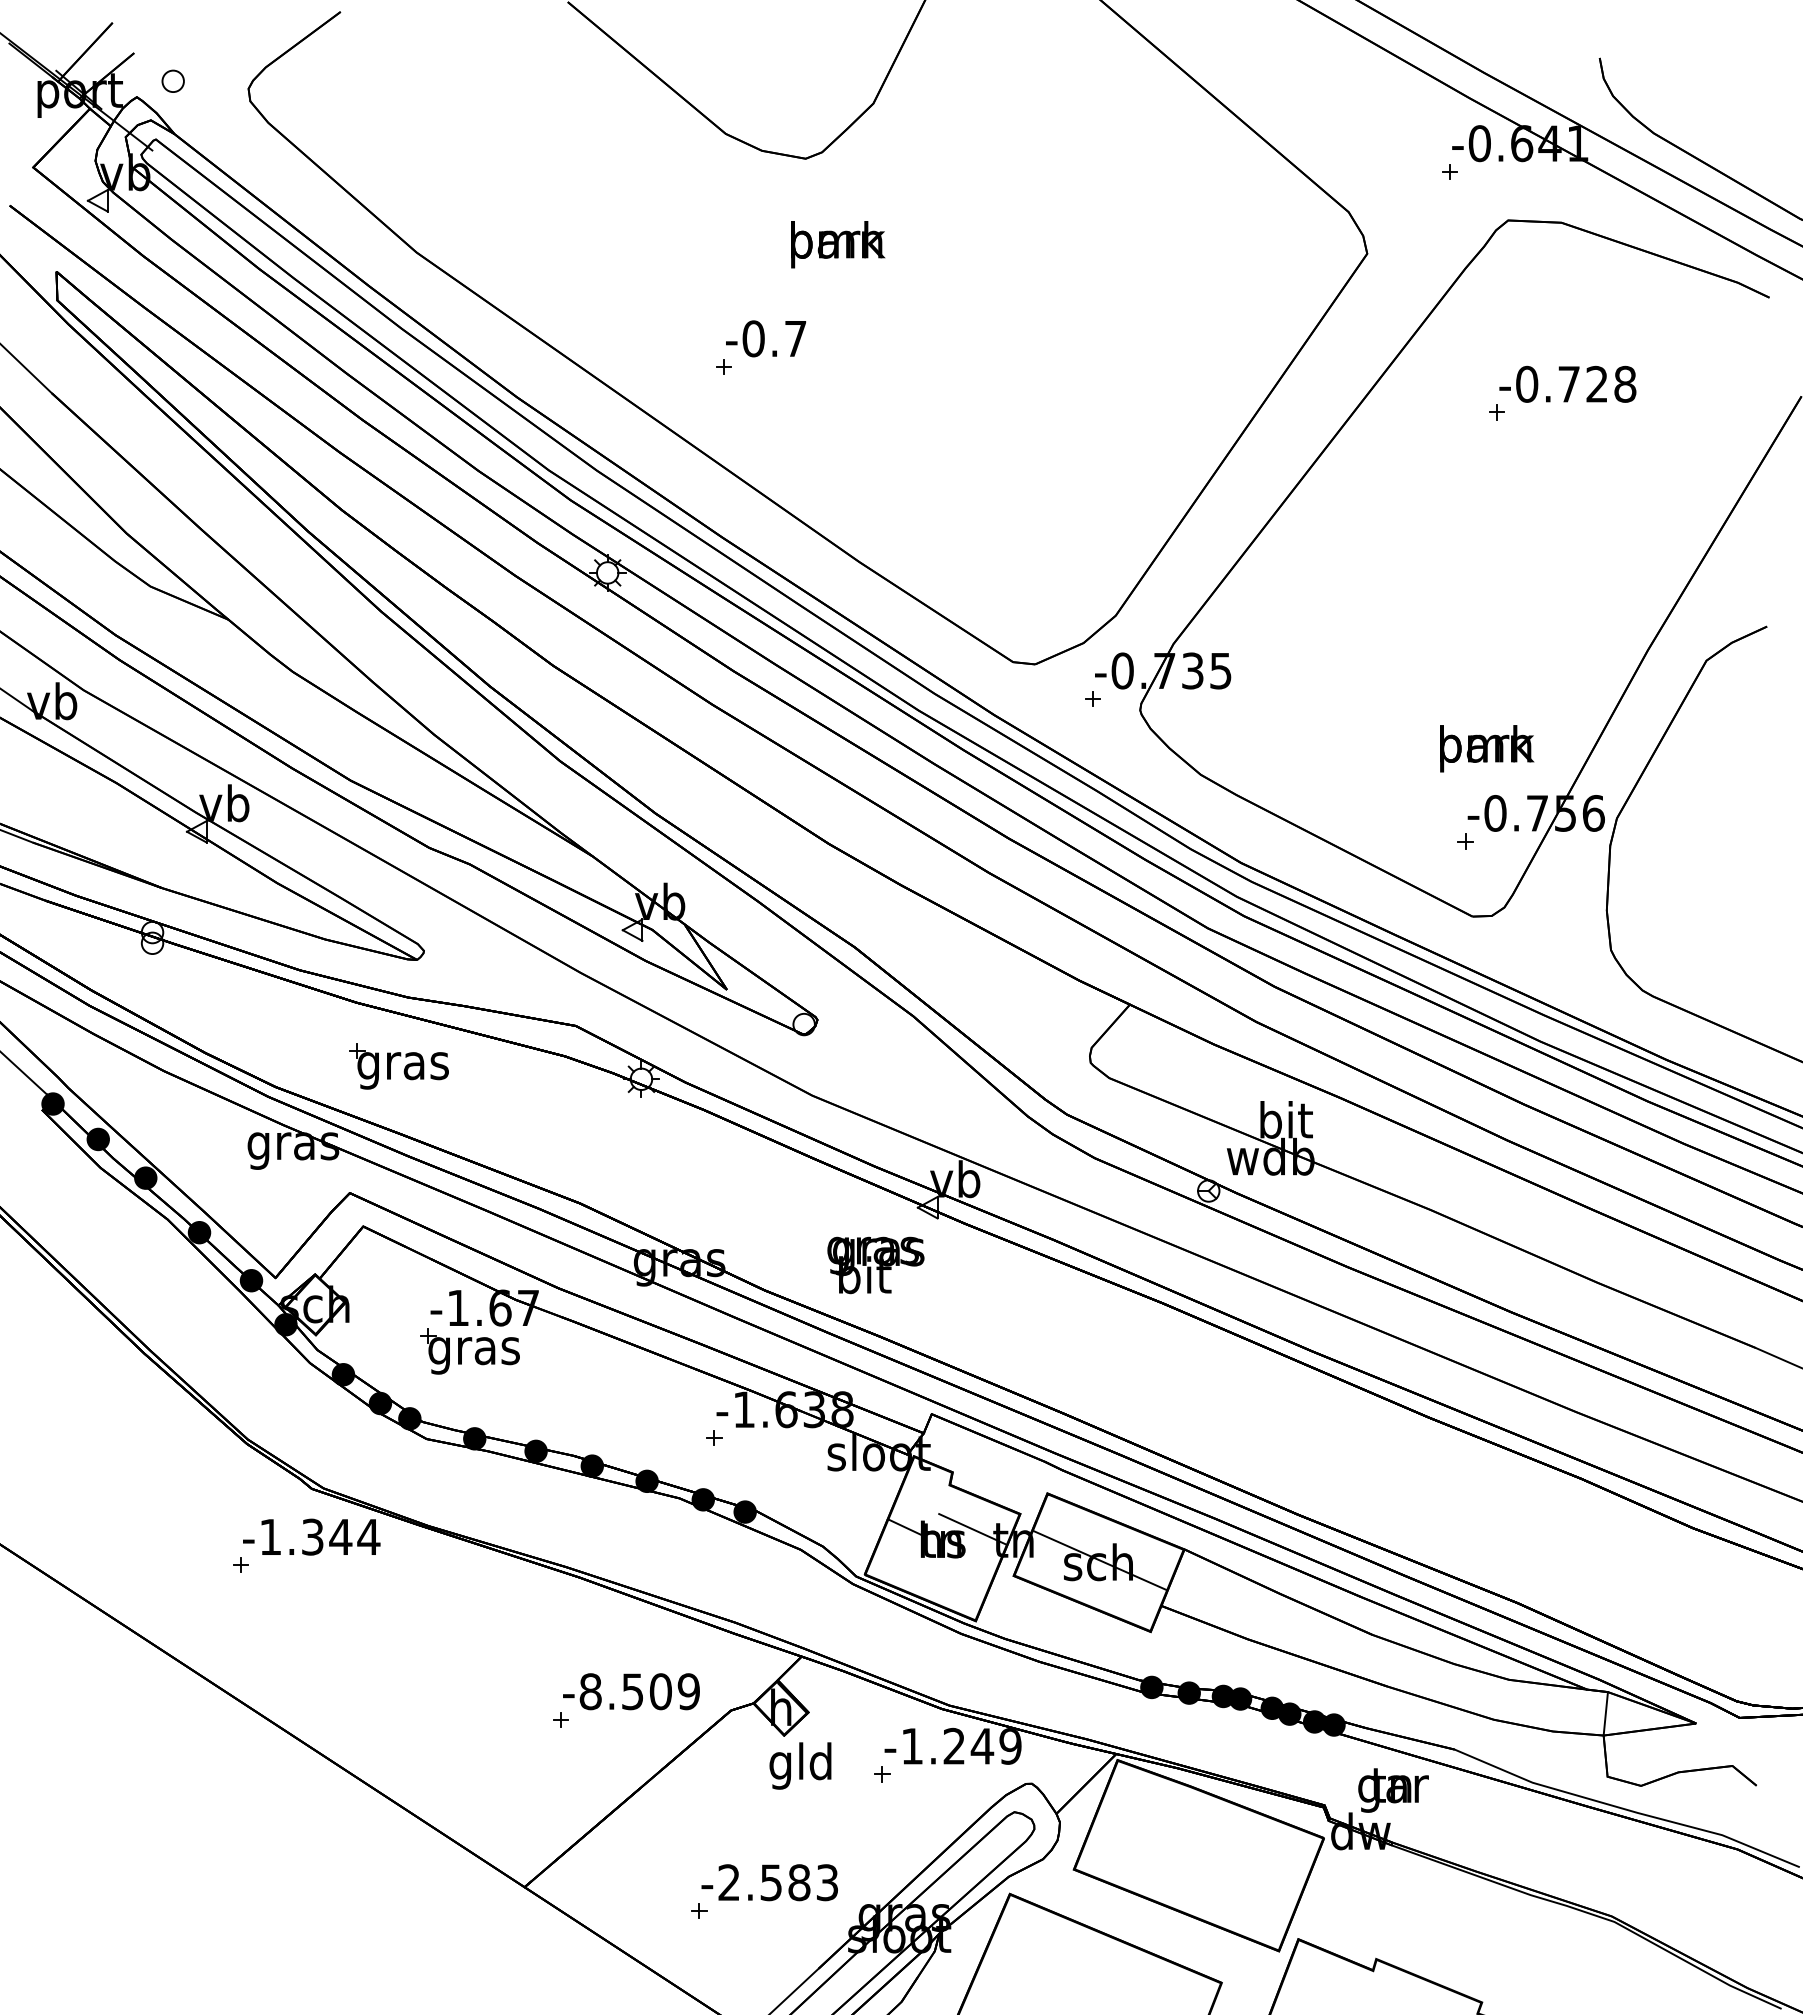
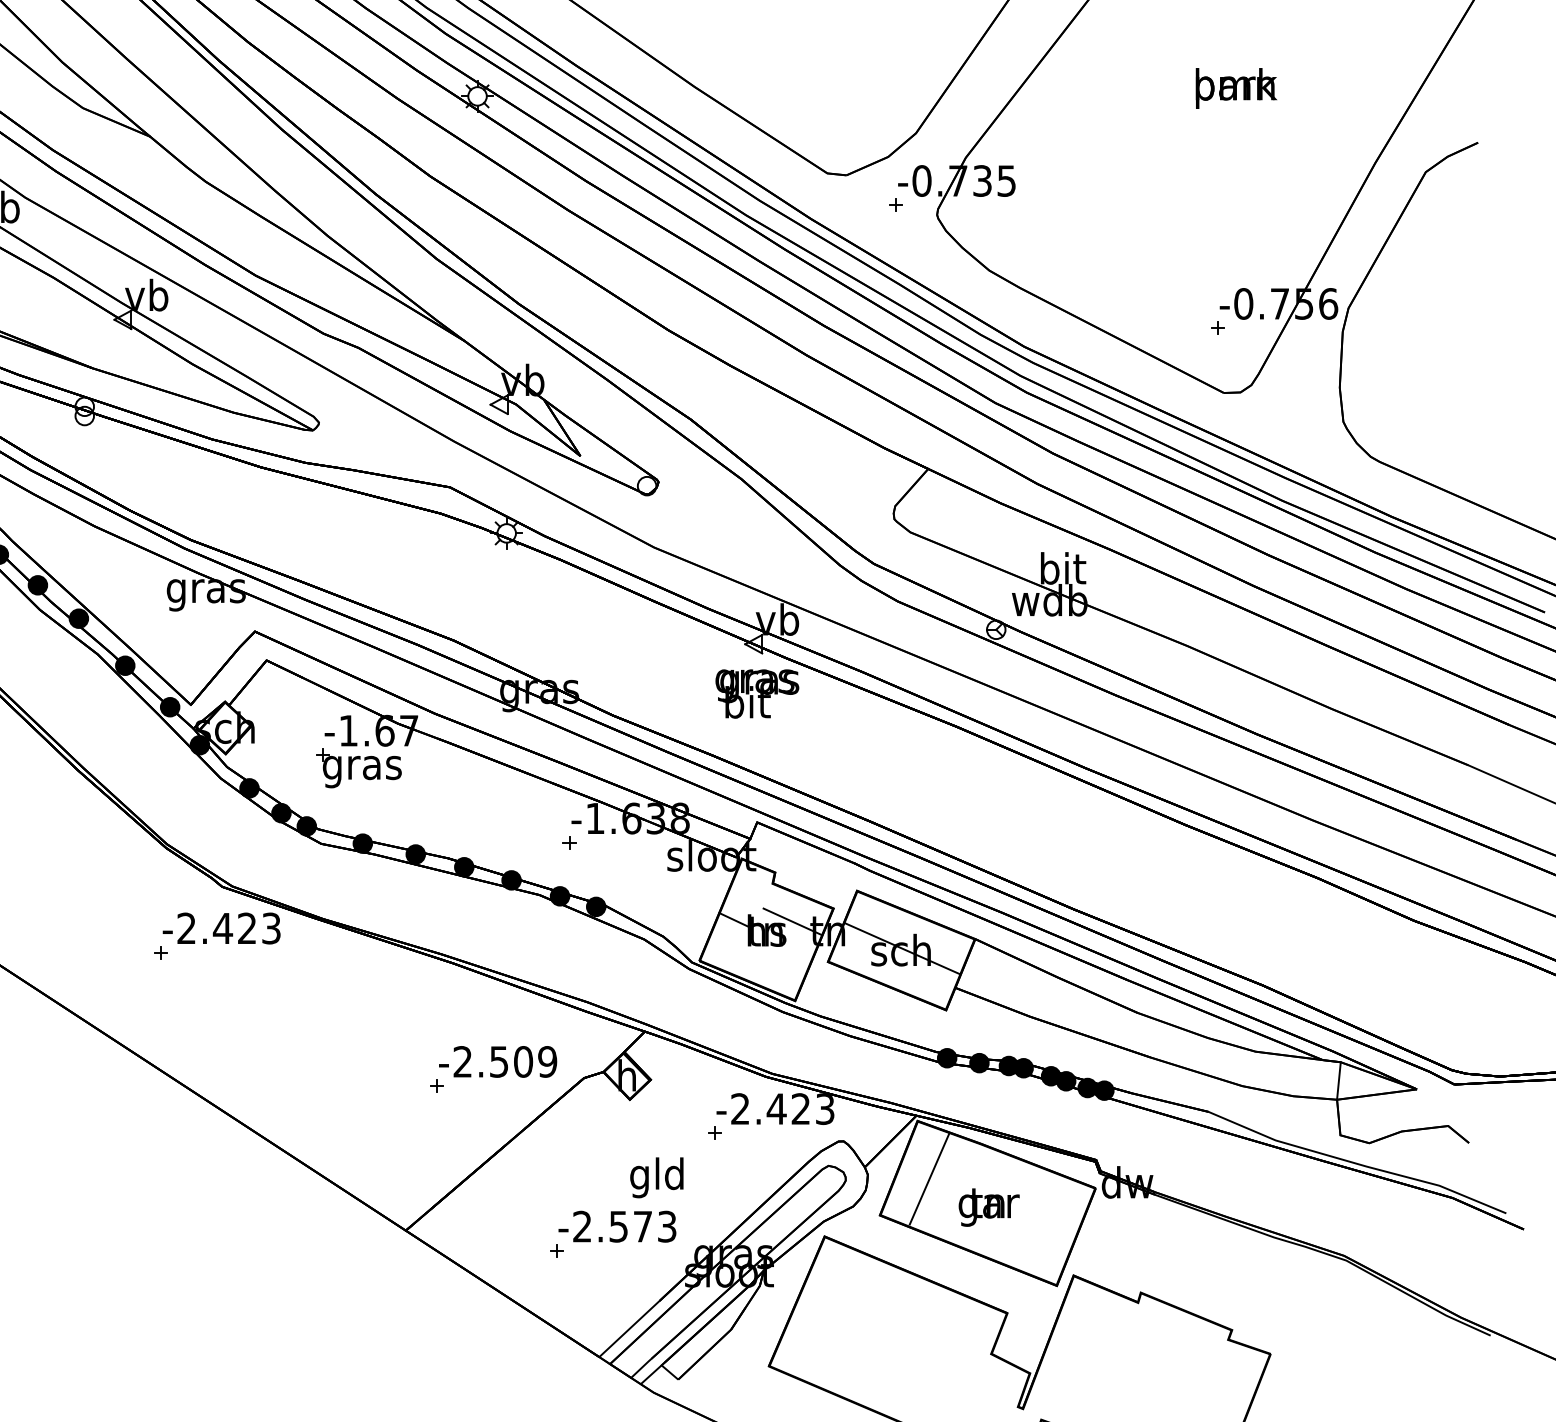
text: (1487, 748) -> (1236, 88), moved
part: (404, 1067) -> (302, 523), removed
text: (875, 1265) -> (756, 694), moved
text: (320, 1536) -> (229, 927), -1.344 -> -2.423
text: (590, 1691) -> (462, 1061), -8.509 -> -2.509
text: (961, 1745) -> (782, 1108), -1.249 -> -2.423
text: (800, 1765) -> (656, 1177), moved
text: (1393, 1790) -> (989, 1207), moved
line: (1131, 1827) -> (929, 1179), added
text: (799, 1882) -> (643, 1226), -2.583 -> -2.573

